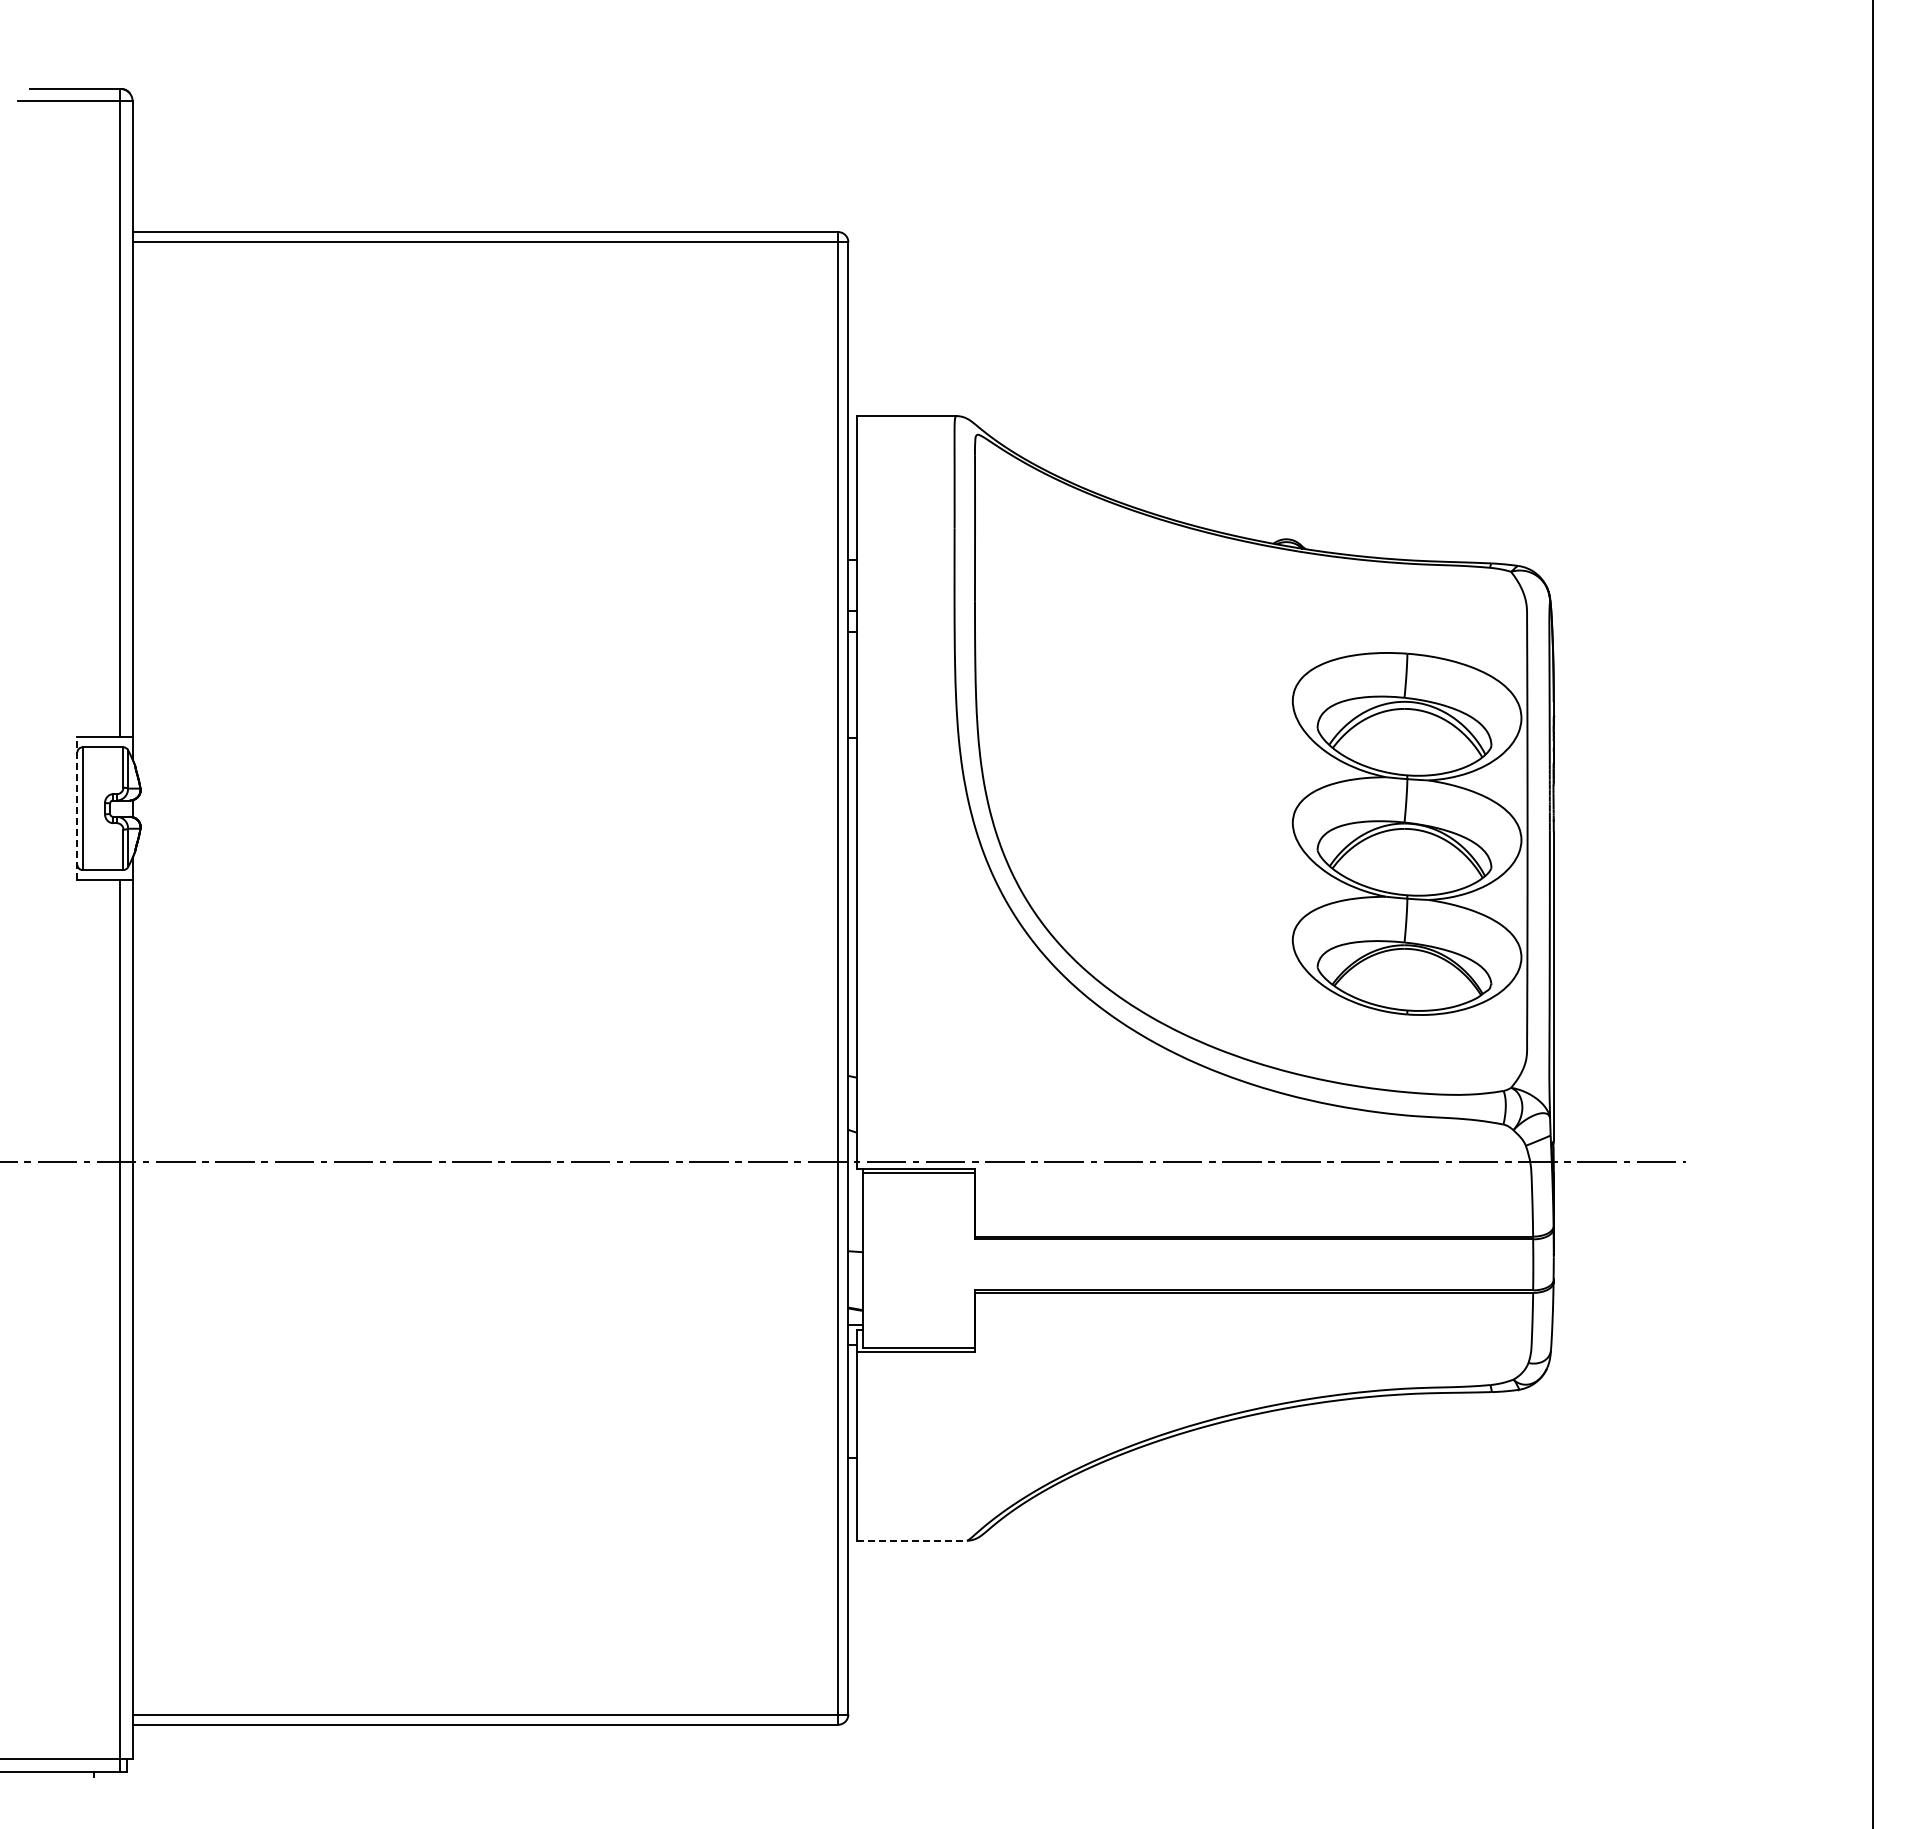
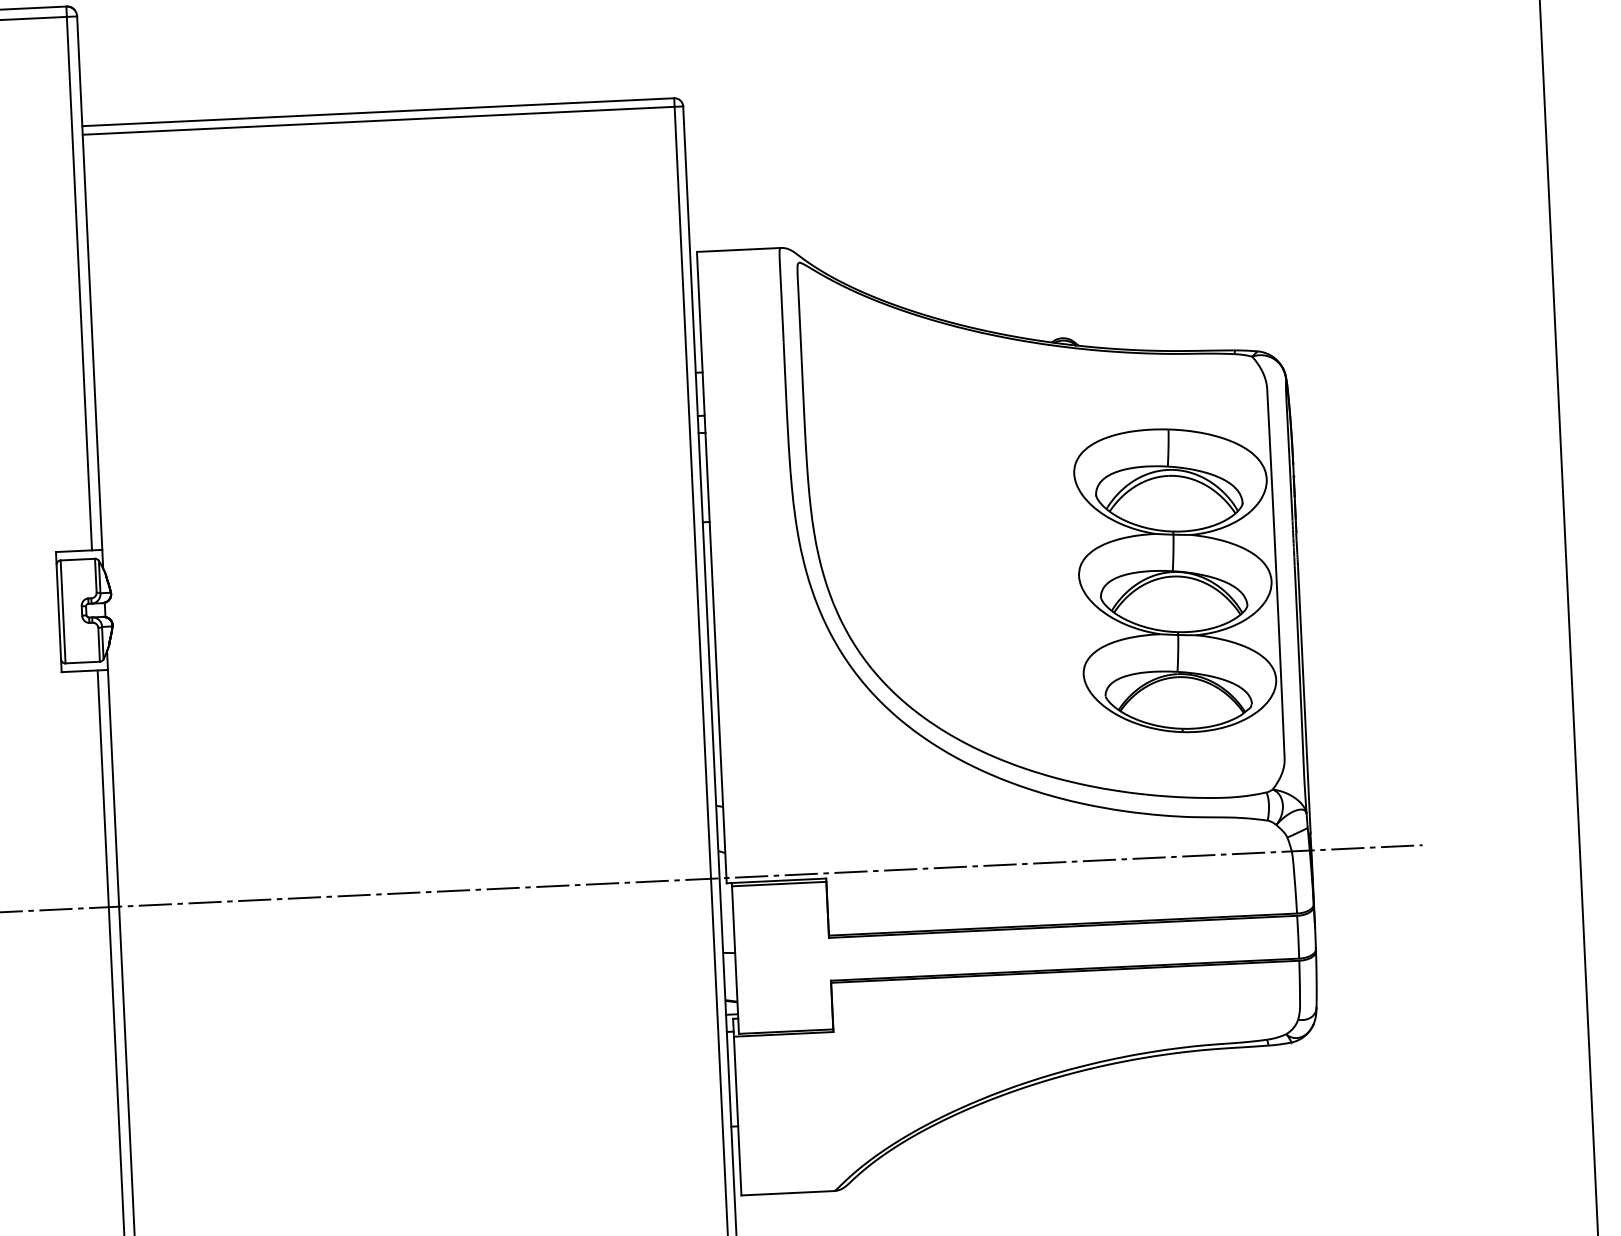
line: (77, 808) -> (58, 611), dashed -> solid
line: (912, 1540) -> (788, 1193), dashed -> solid

